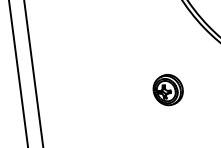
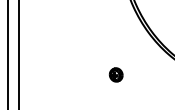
part: (166, 89) -> (115, 74), size x0.6

